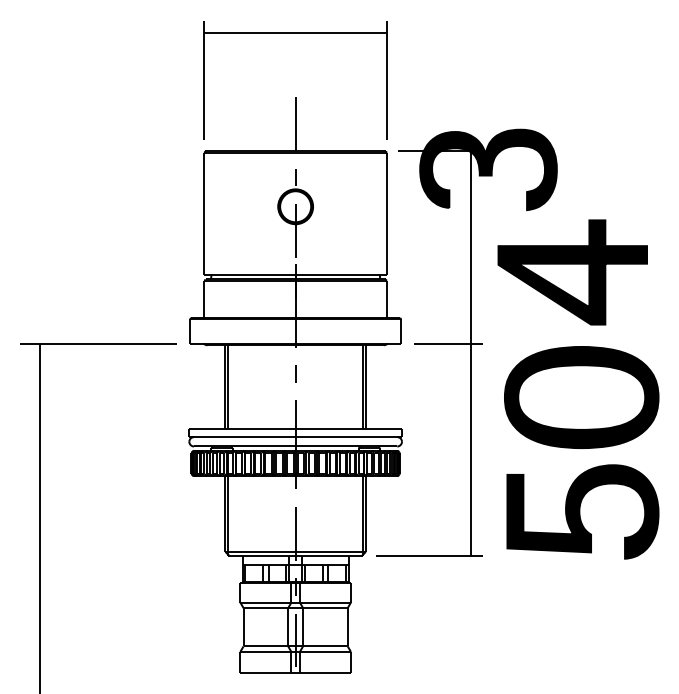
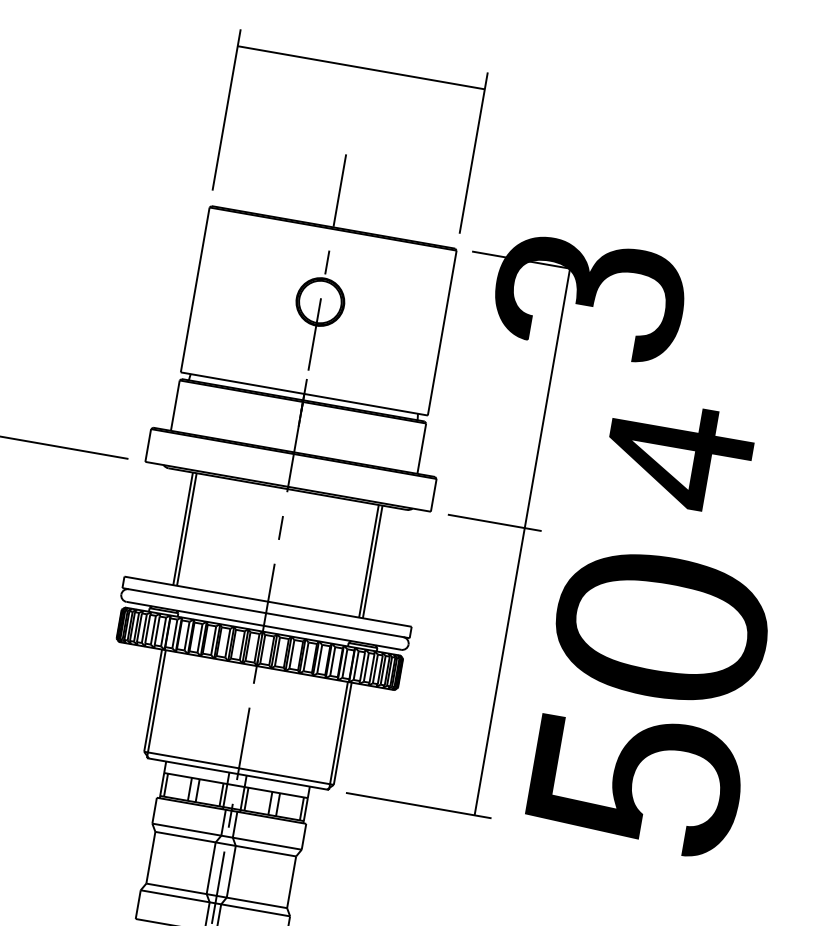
part: (572, 272) -> (678, 456), size x0.7

